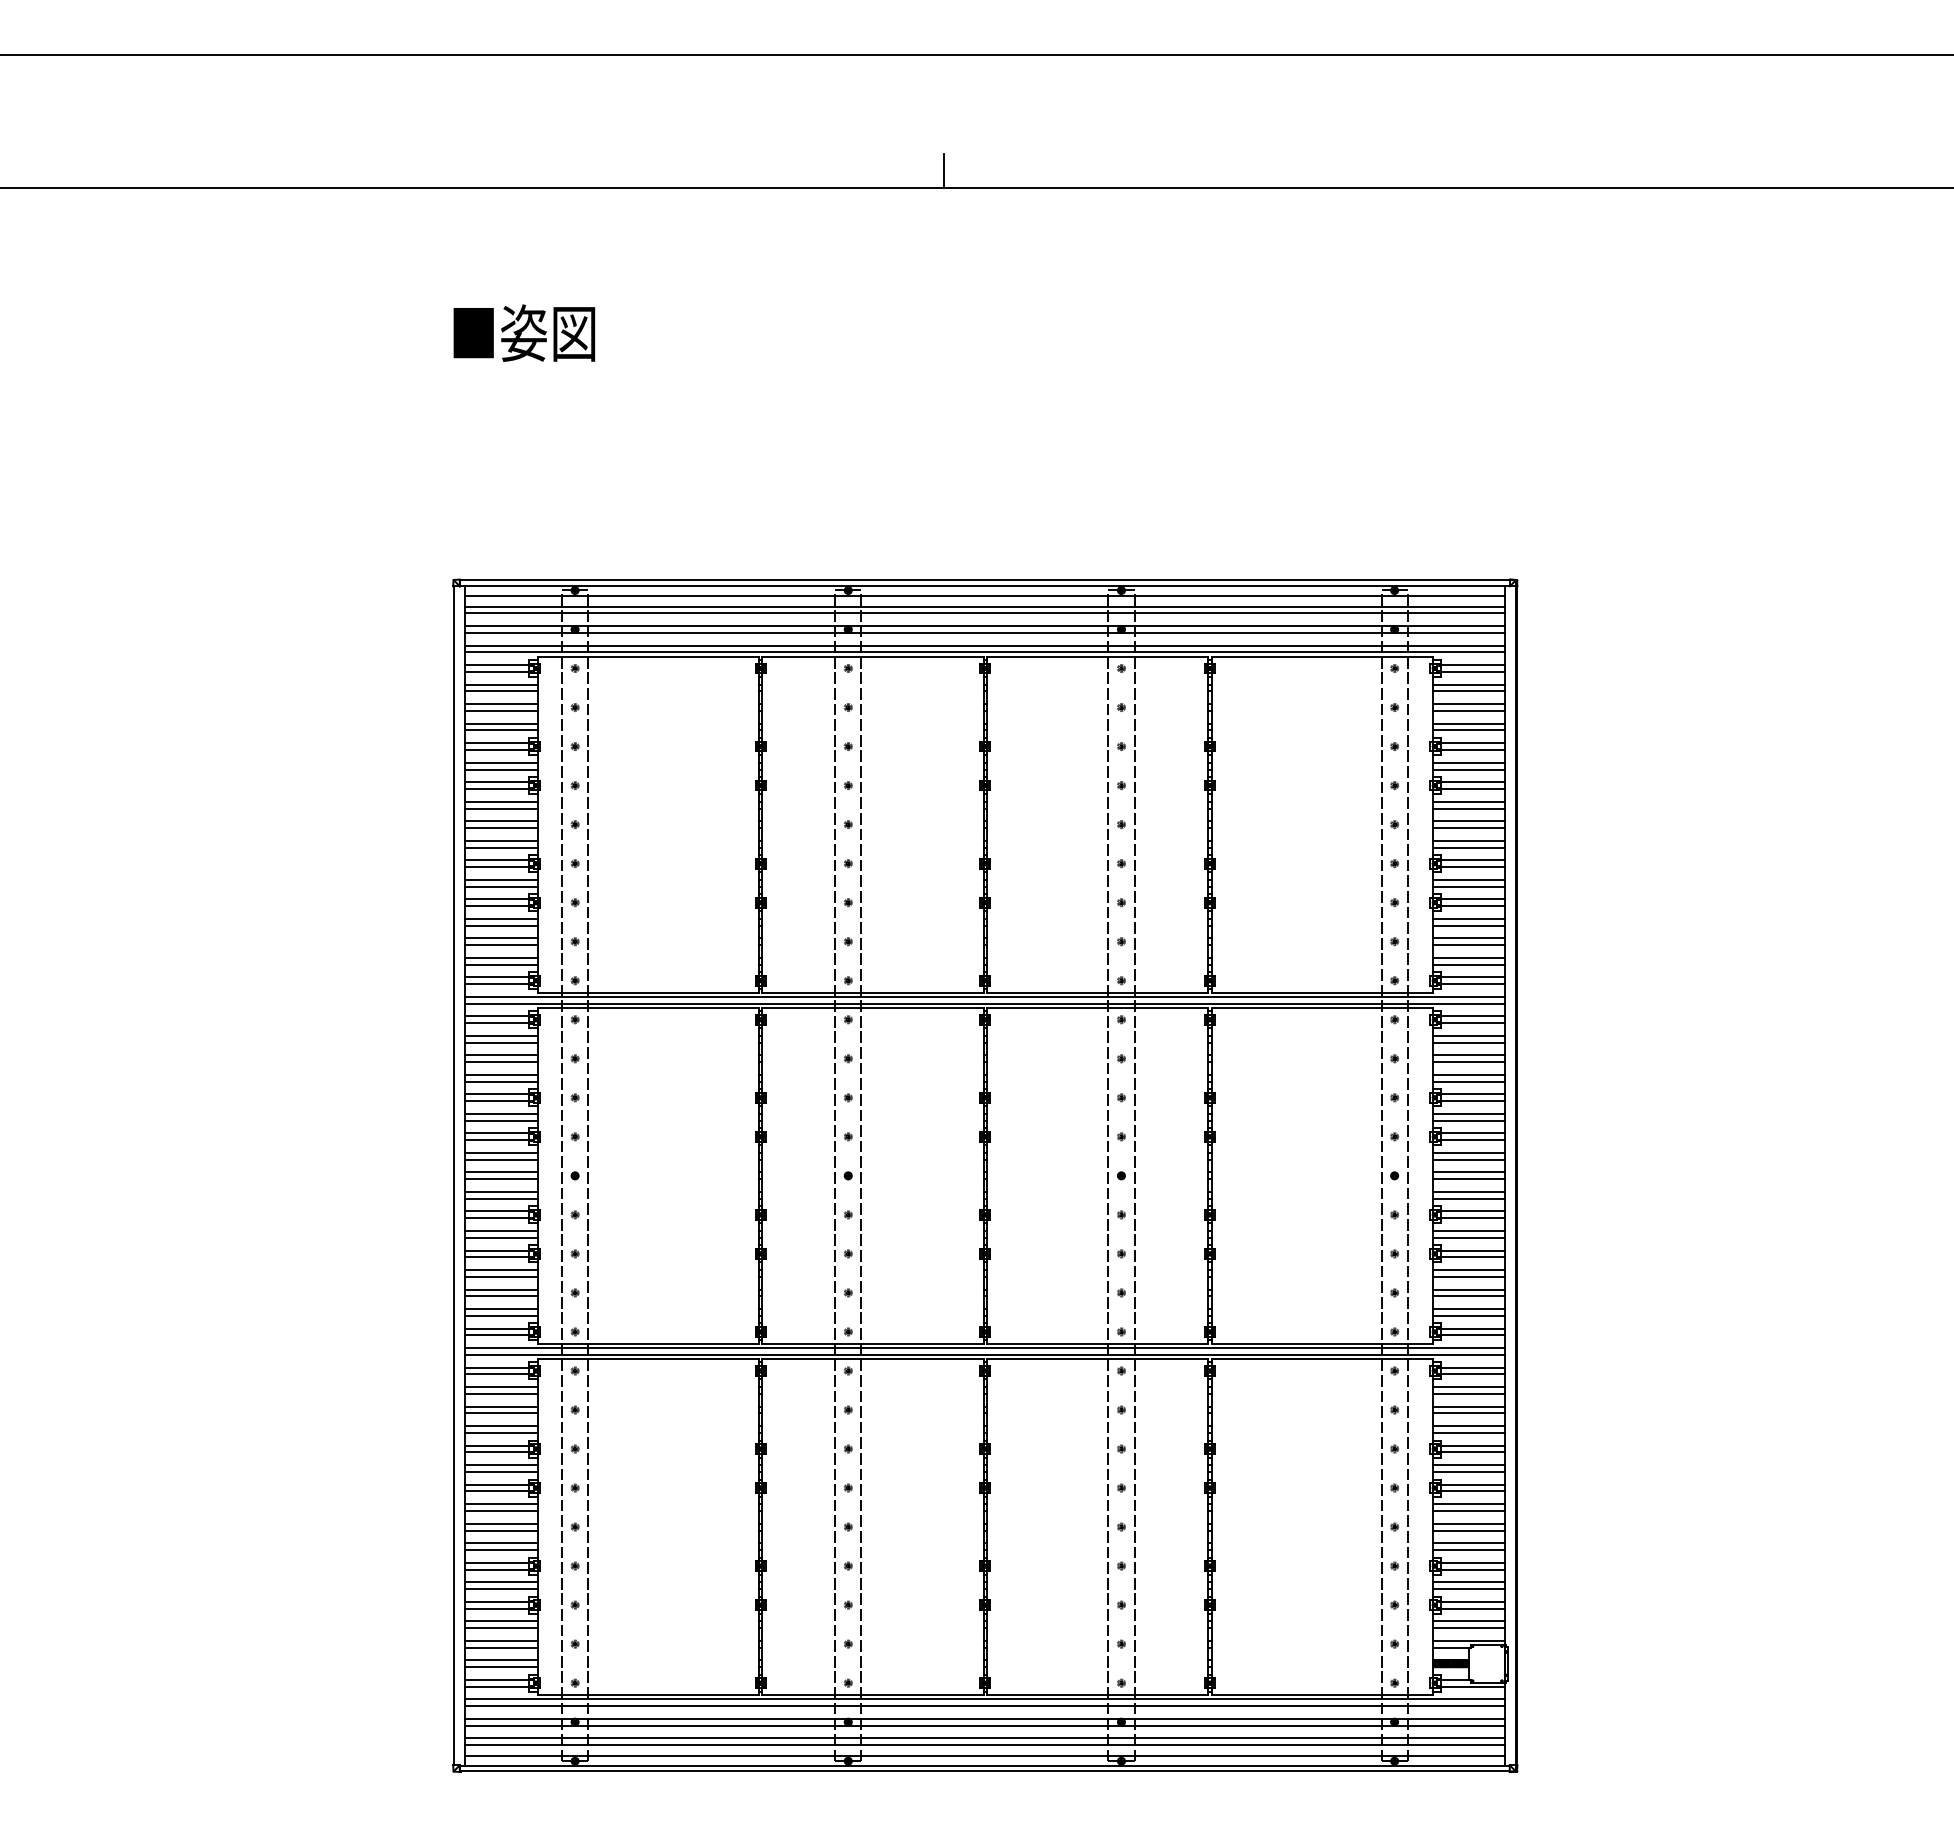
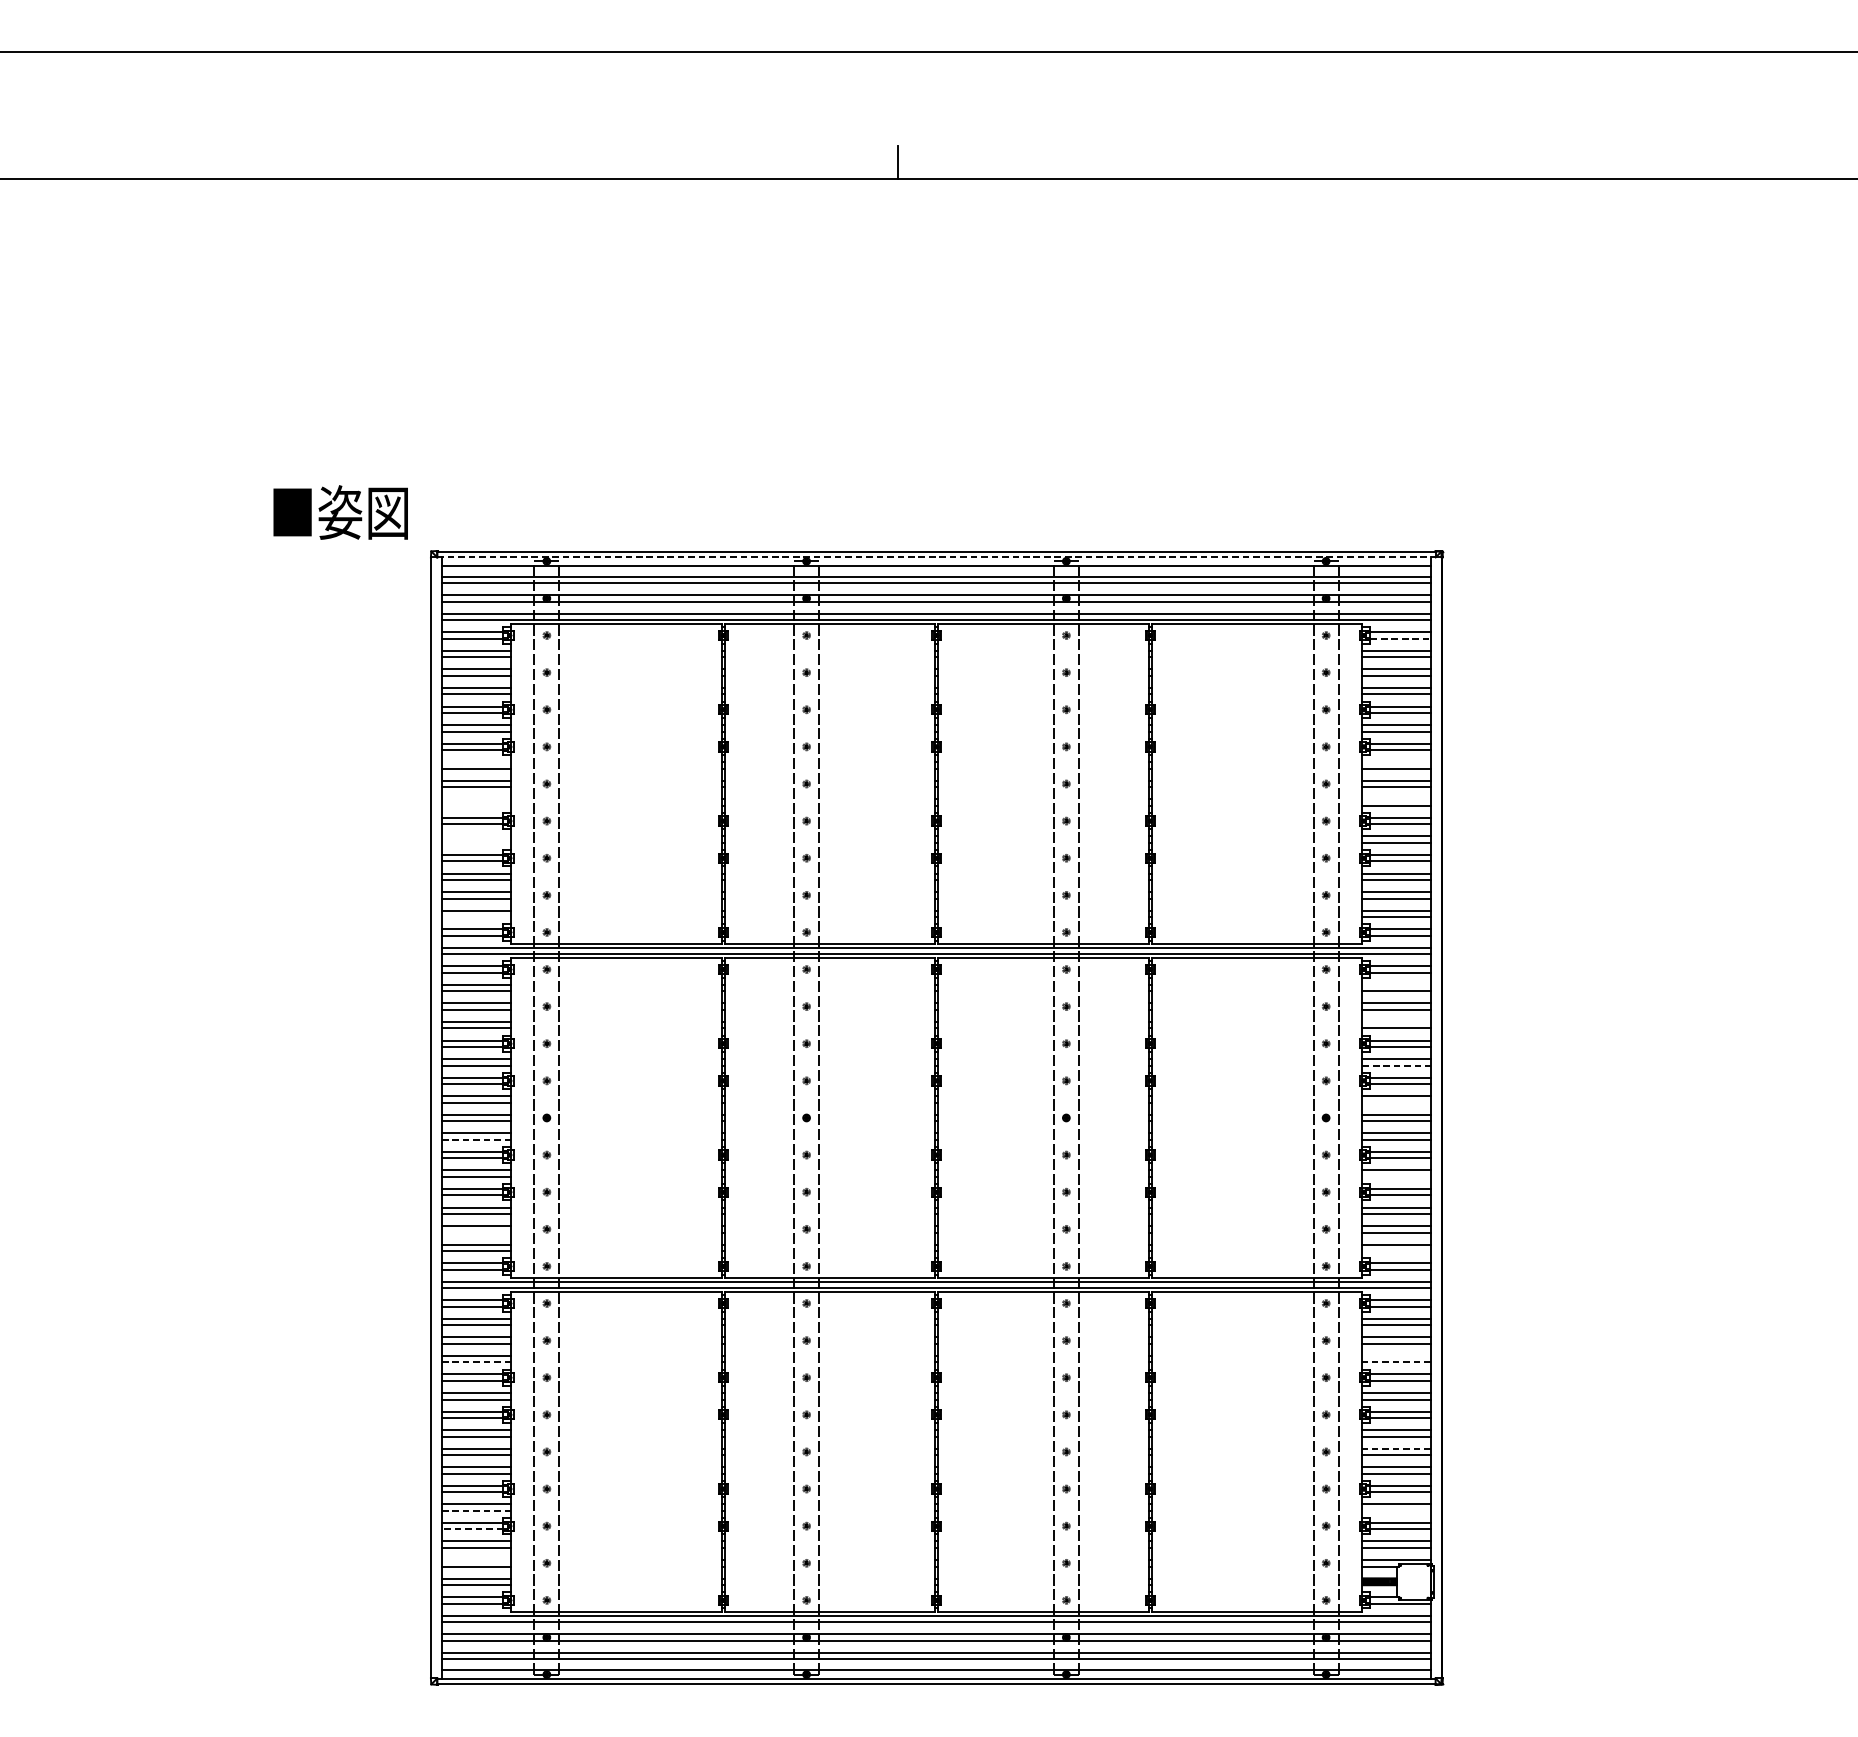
text: (524, 332) -> (340, 511), moved
line: (985, 586) -> (937, 557), solid -> dashed
line: (1472, 671) -> (1400, 638), solid -> dashed
line: (500, 801) -> (475, 761), removed
line: (1468, 801) -> (1396, 761), removed
line: (500, 840) -> (475, 799), removed
line: (1468, 840) -> (1396, 799), removed
line: (500, 847) -> (475, 805), removed
line: (500, 879) -> (475, 836), removed
line: (500, 886) -> (475, 842), removed
line: (500, 964) -> (475, 916), removed
line: (1468, 1035) -> (1396, 984), removed
line: (1468, 1074) -> (1396, 1021), removed
line: (1468, 1120) -> (1396, 1065), solid -> dashed
line: (1468, 1159) -> (1396, 1102), removed
line: (501, 1198) -> (476, 1139), solid -> dashed
line: (1468, 1237) -> (1396, 1176), removed
line: (500, 1296) -> (475, 1232), removed
line: (1468, 1315) -> (1396, 1250), removed
line: (1468, 1426) -> (1396, 1356), removed
line: (501, 1432) -> (476, 1362), solid -> dashed
line: (1468, 1432) -> (1396, 1362), solid -> dashed
line: (1468, 1523) -> (1396, 1448), solid -> dashed
line: (501, 1589) -> (476, 1511), solid -> dashed
line: (1468, 1589) -> (1396, 1511), removed
line: (496, 1608) -> (472, 1529), solid -> dashed
line: (500, 1640) -> (475, 1559), removed

